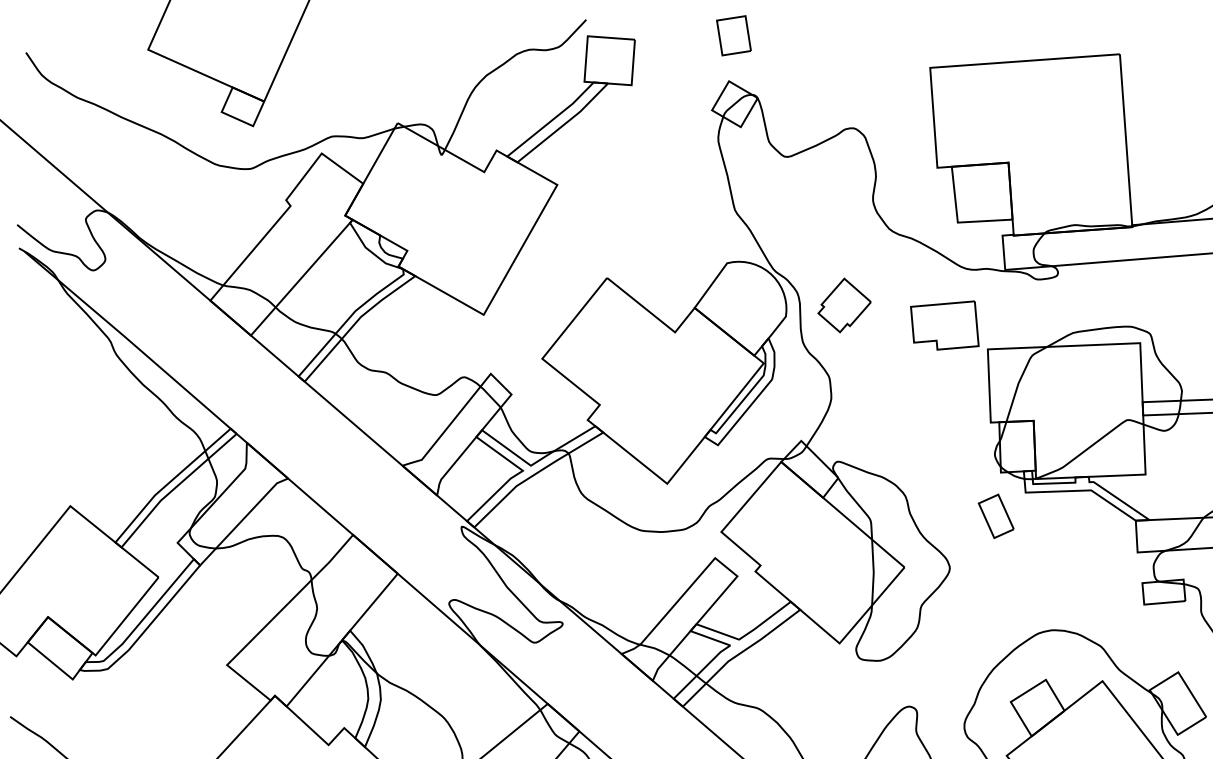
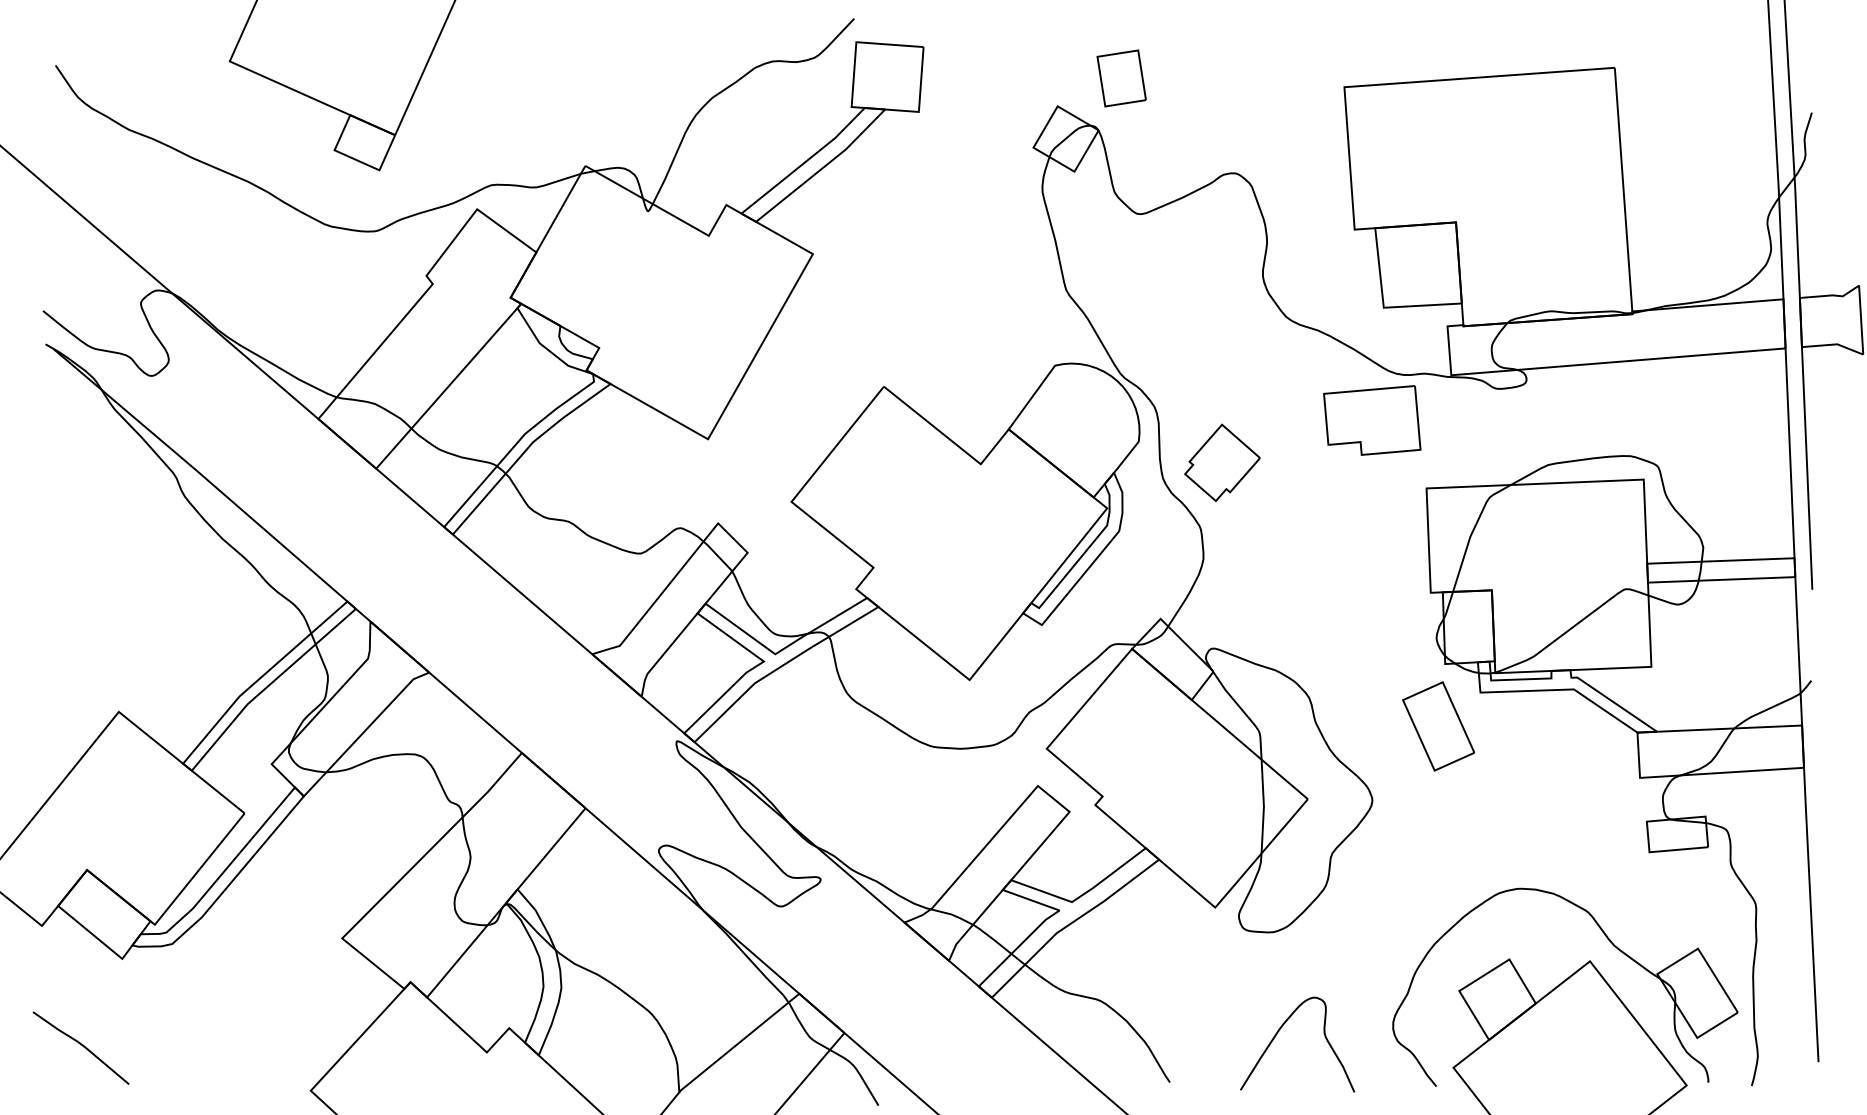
part: (733, 35) -> (1121, 78), moved
part: (844, 305) -> (1222, 462), moved
part: (945, 325) -> (1372, 420), moved
part: (996, 516) -> (1438, 726), size x1.43

